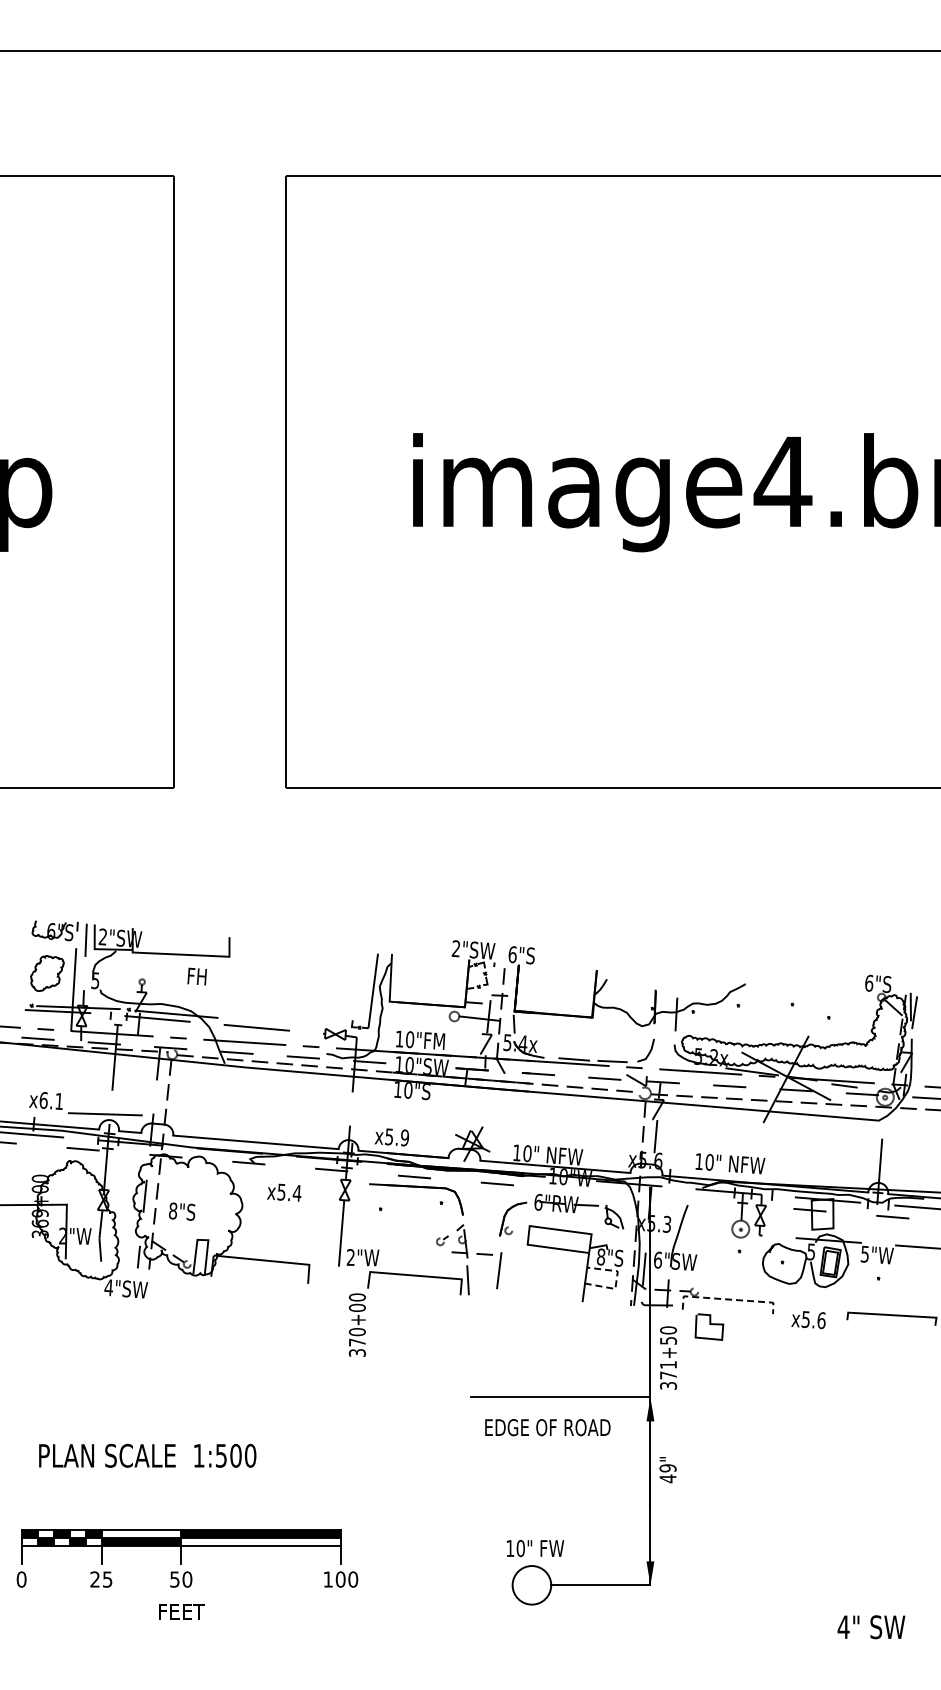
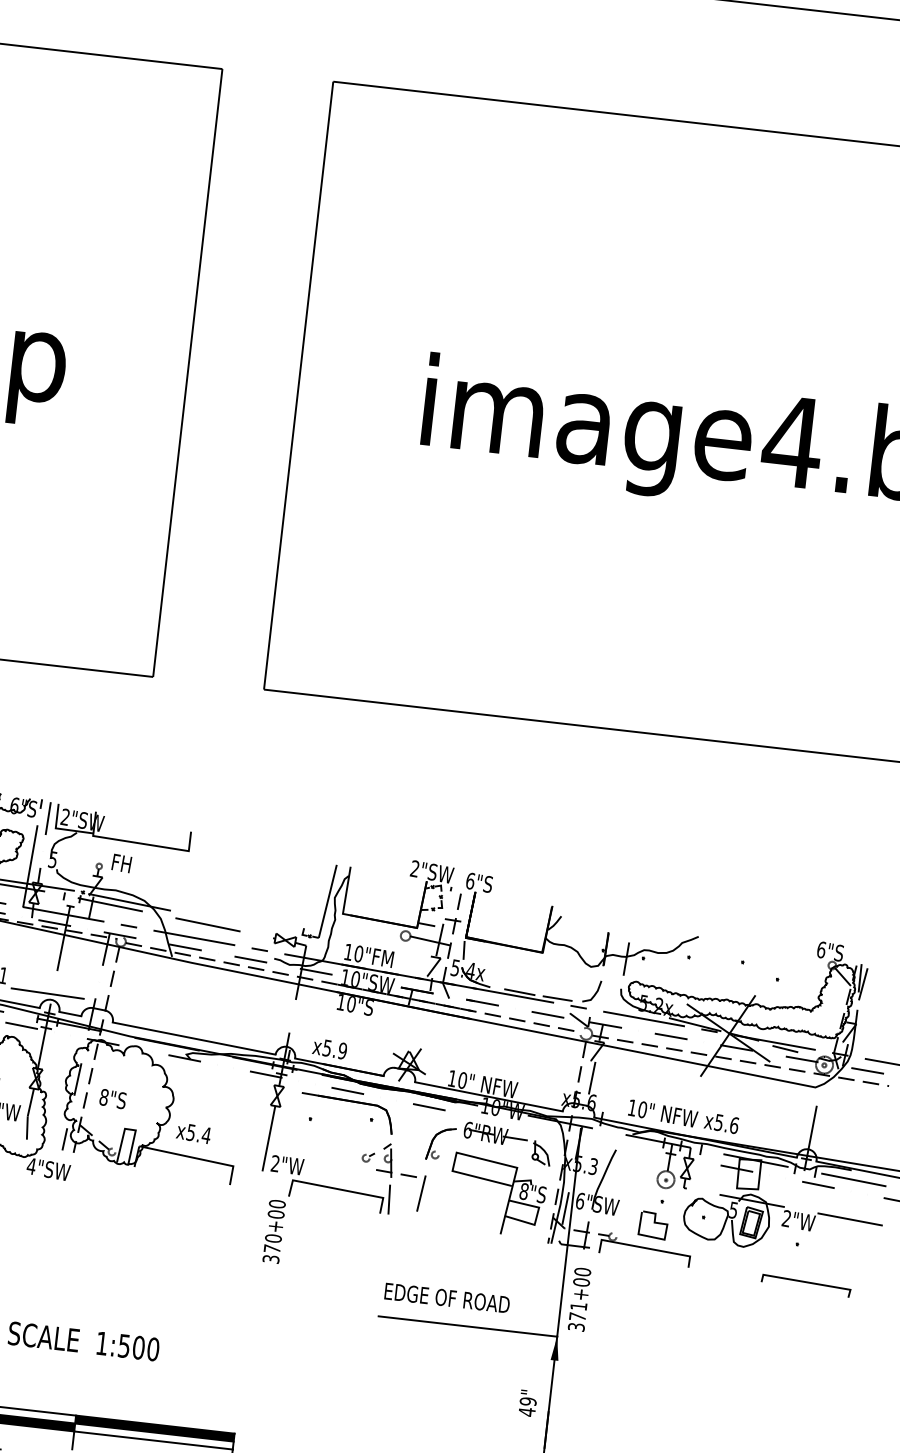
text: (196, 976) -> (121, 863), moved
text: (284, 1192) -> (193, 1133), moved
text: (864, 1253) -> (786, 1217), 5"W -> 2"W
line: (616, 1280) -> (536, 1216), dashed -> solid
line: (727, 1299) -> (644, 1248), dashed -> solid
text: (808, 1320) -> (721, 1123), moved
curve: (709, 1324) -> (653, 1222), moved
text: (668, 1340) -> (581, 1282), 371+50 -> 371+00
text: (547, 1427) -> (446, 1297), moved
text: (667, 1470) -> (527, 1403), moved

